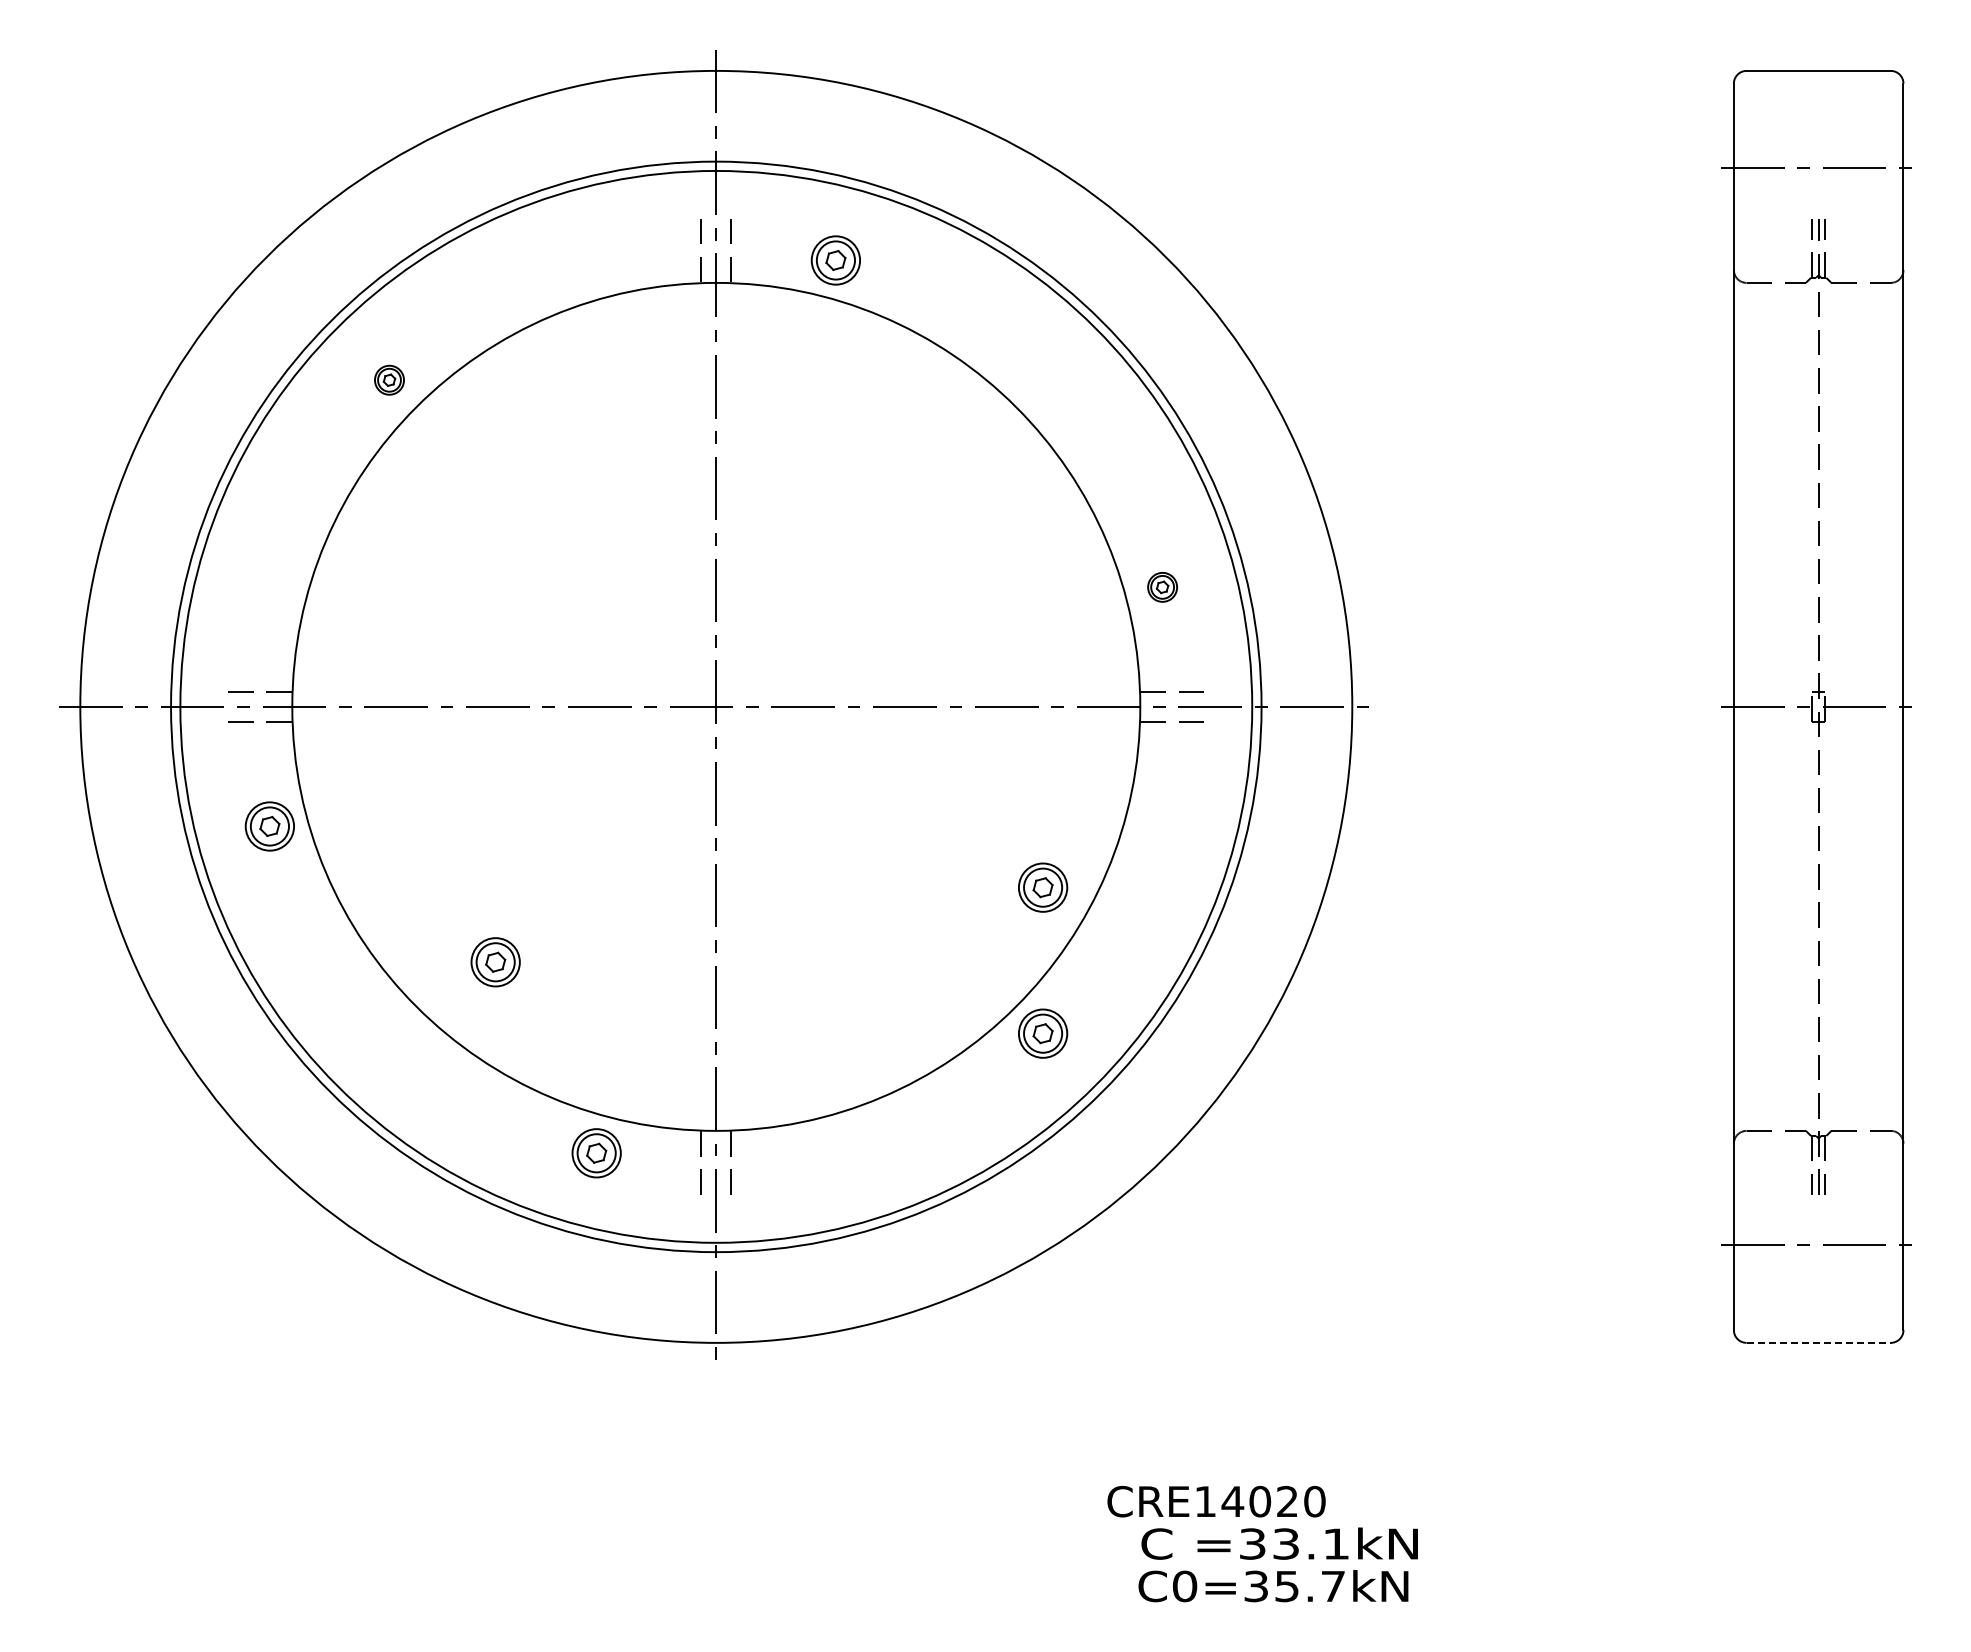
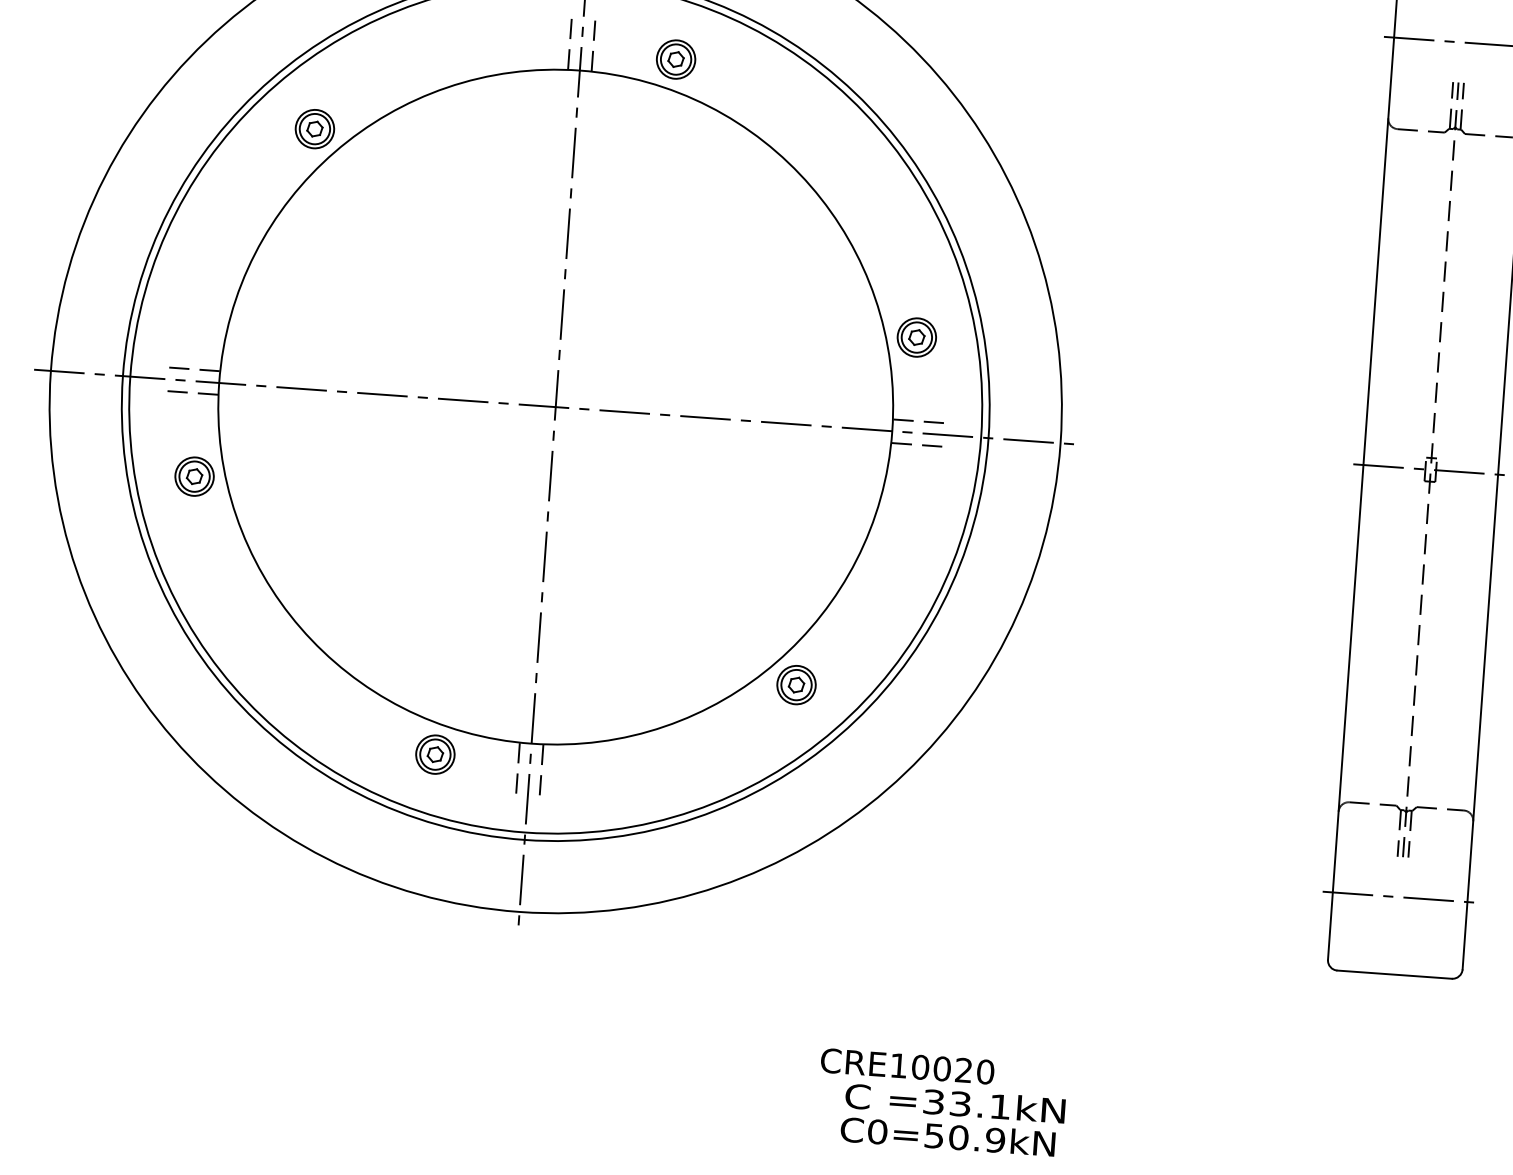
part: (389, 380) -> (314, 129), size x1.67
part: (1162, 587) -> (916, 337), size x1.67
part: (1043, 887) -> (805, 569), removed
part: (495, 962) -> (365, 597), removed
line: (1819, 1342) -> (1395, 974), dashed -> solid
text: (1232, 1501) -> (920, 1067), CRE14020 -> CRE10020
text: (1295, 1586) -> (965, 1138), C0=35.7kN -> C0=50.9kN

